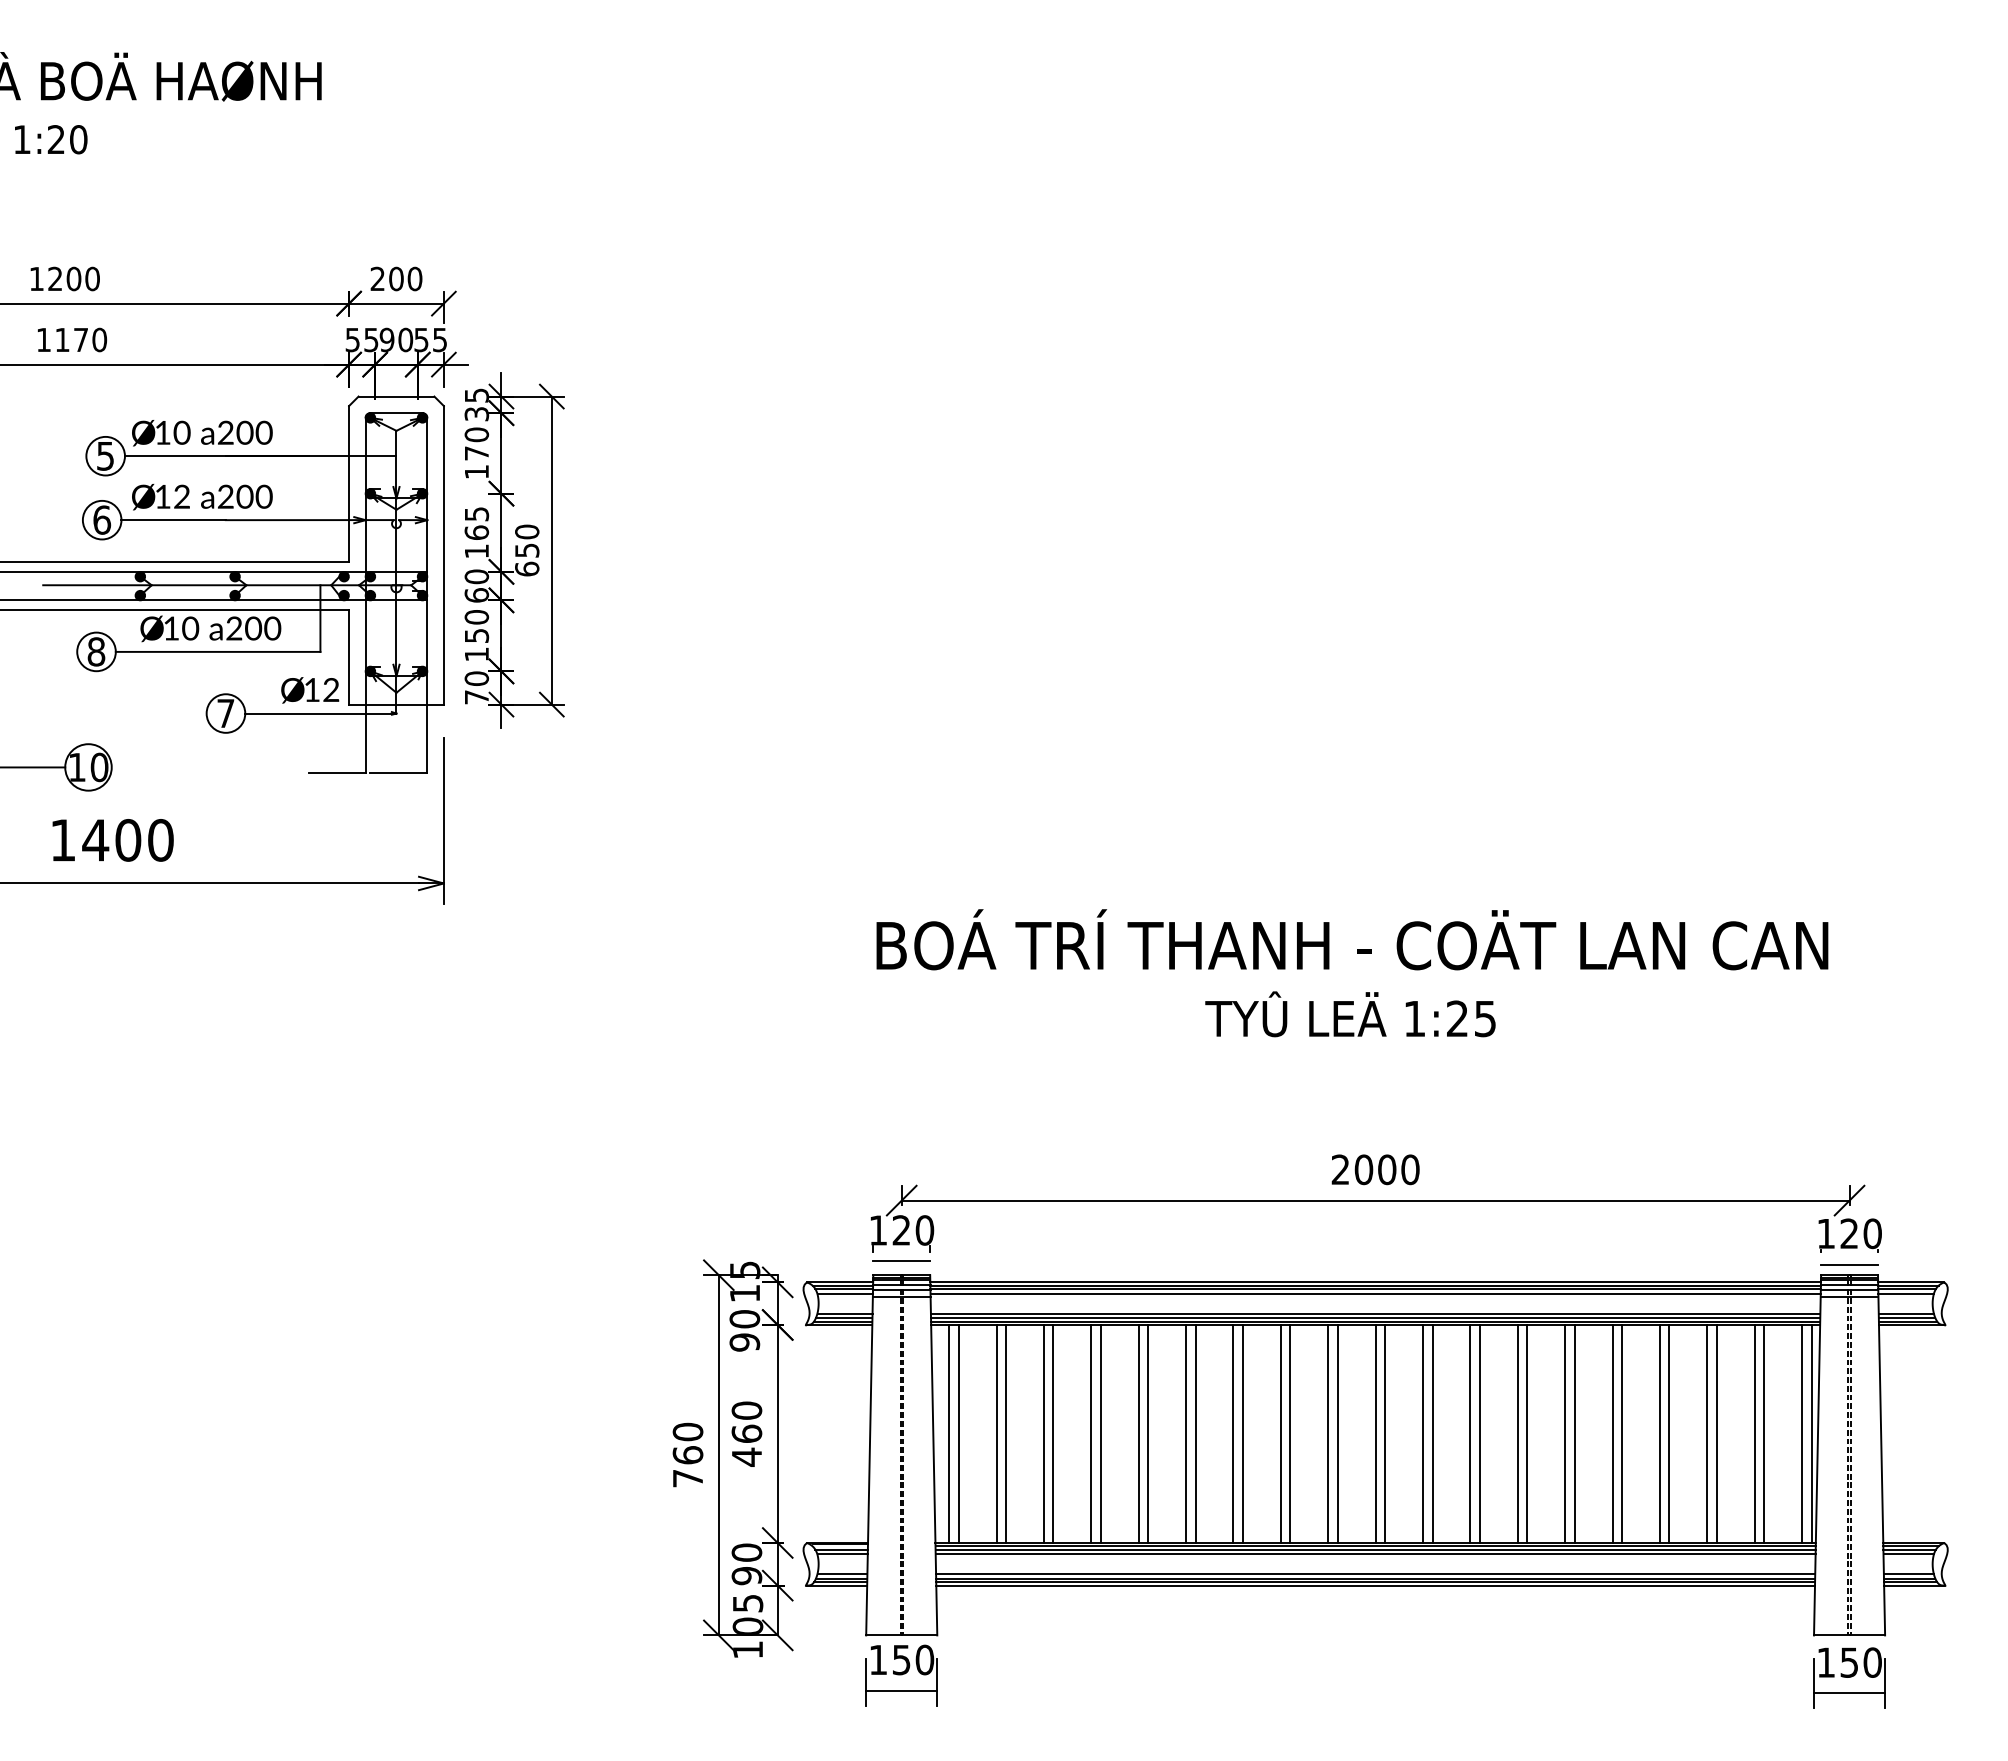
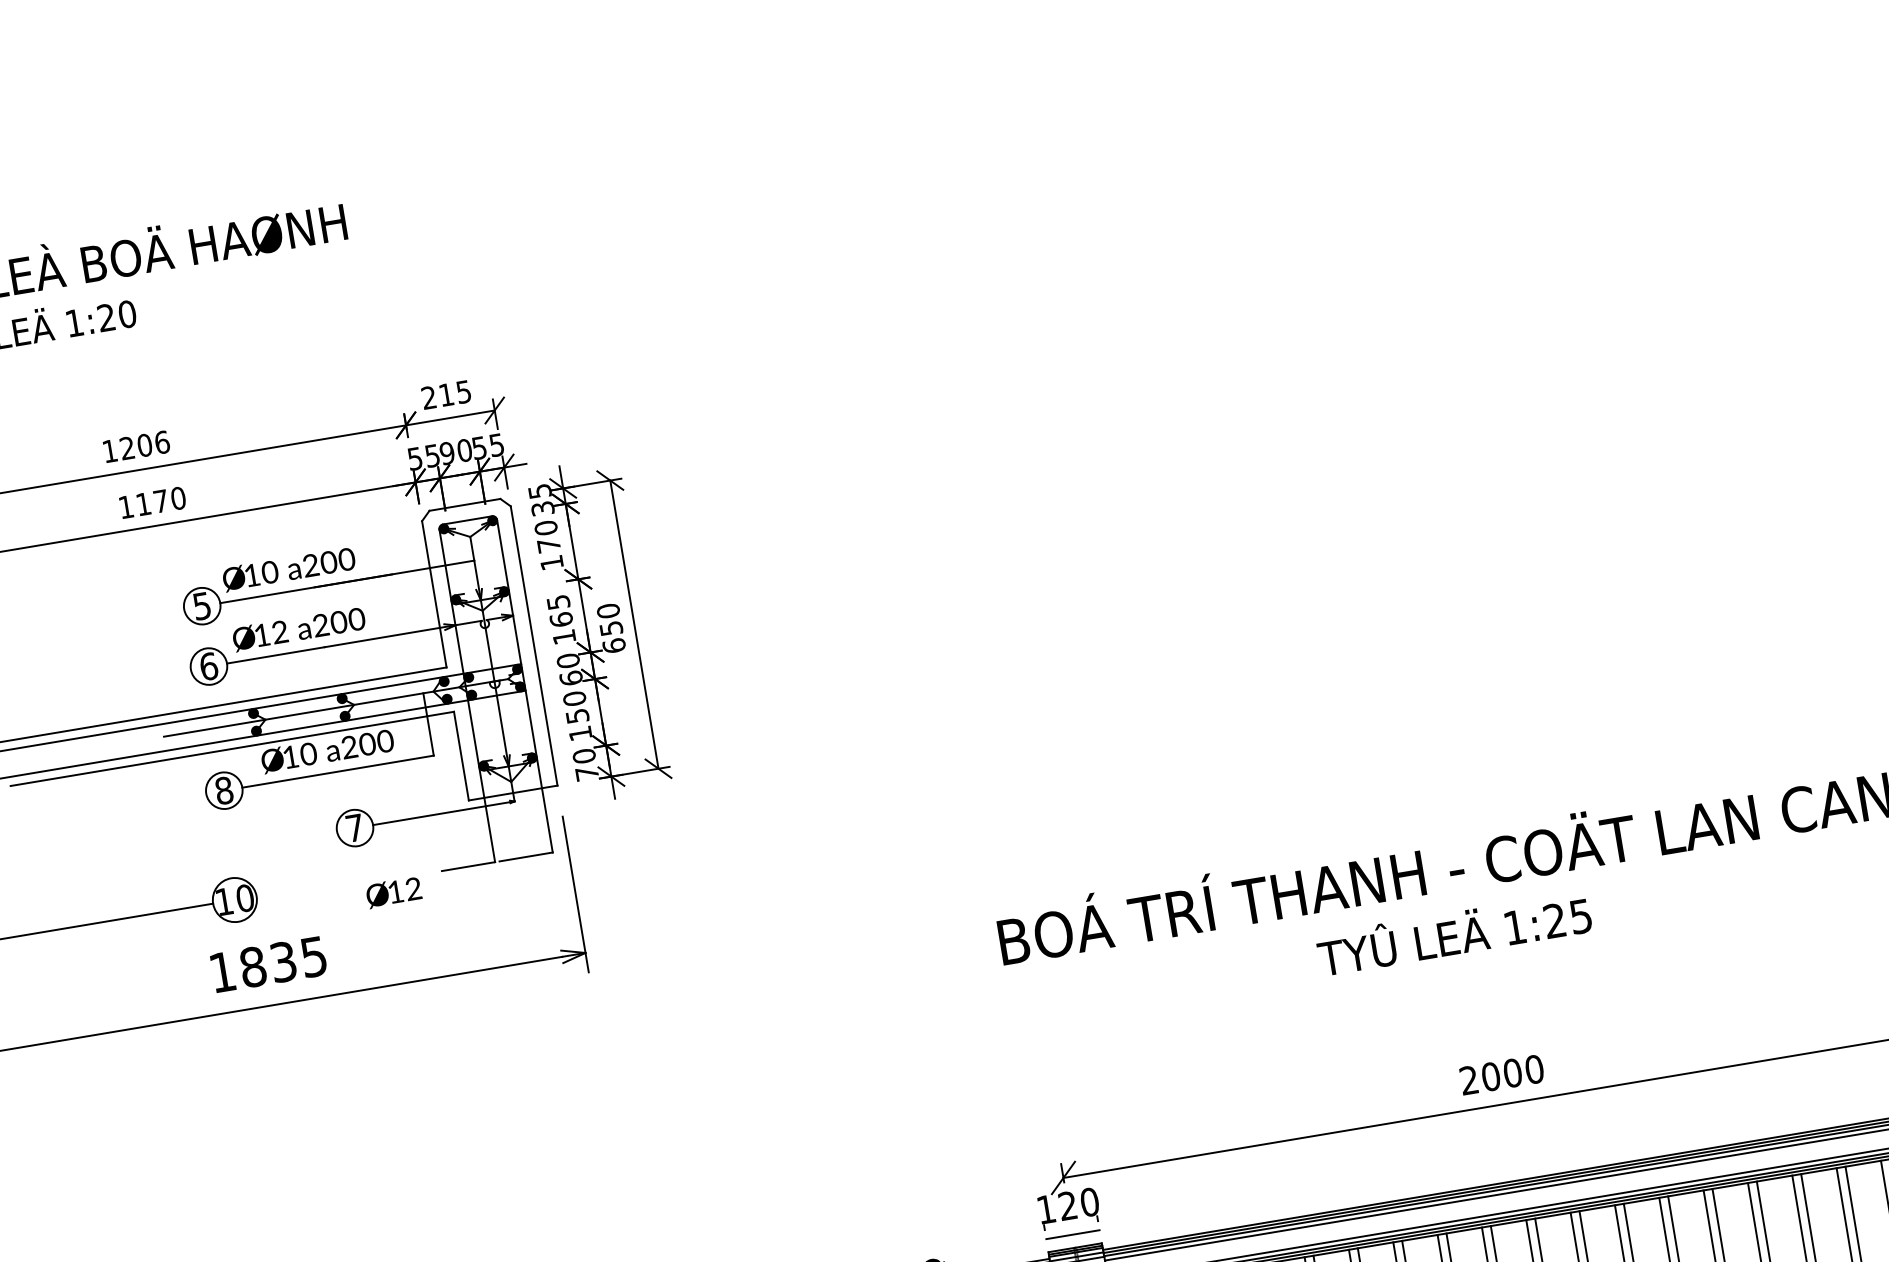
text: (92, 278) -> (162, 442), 1200 -> 1206
text: (405, 278) -> (454, 393), 200 -> 215
text: (310, 690) -> (394, 892), moved
text: (127, 840) -> (282, 962), 1400 -> 1835

